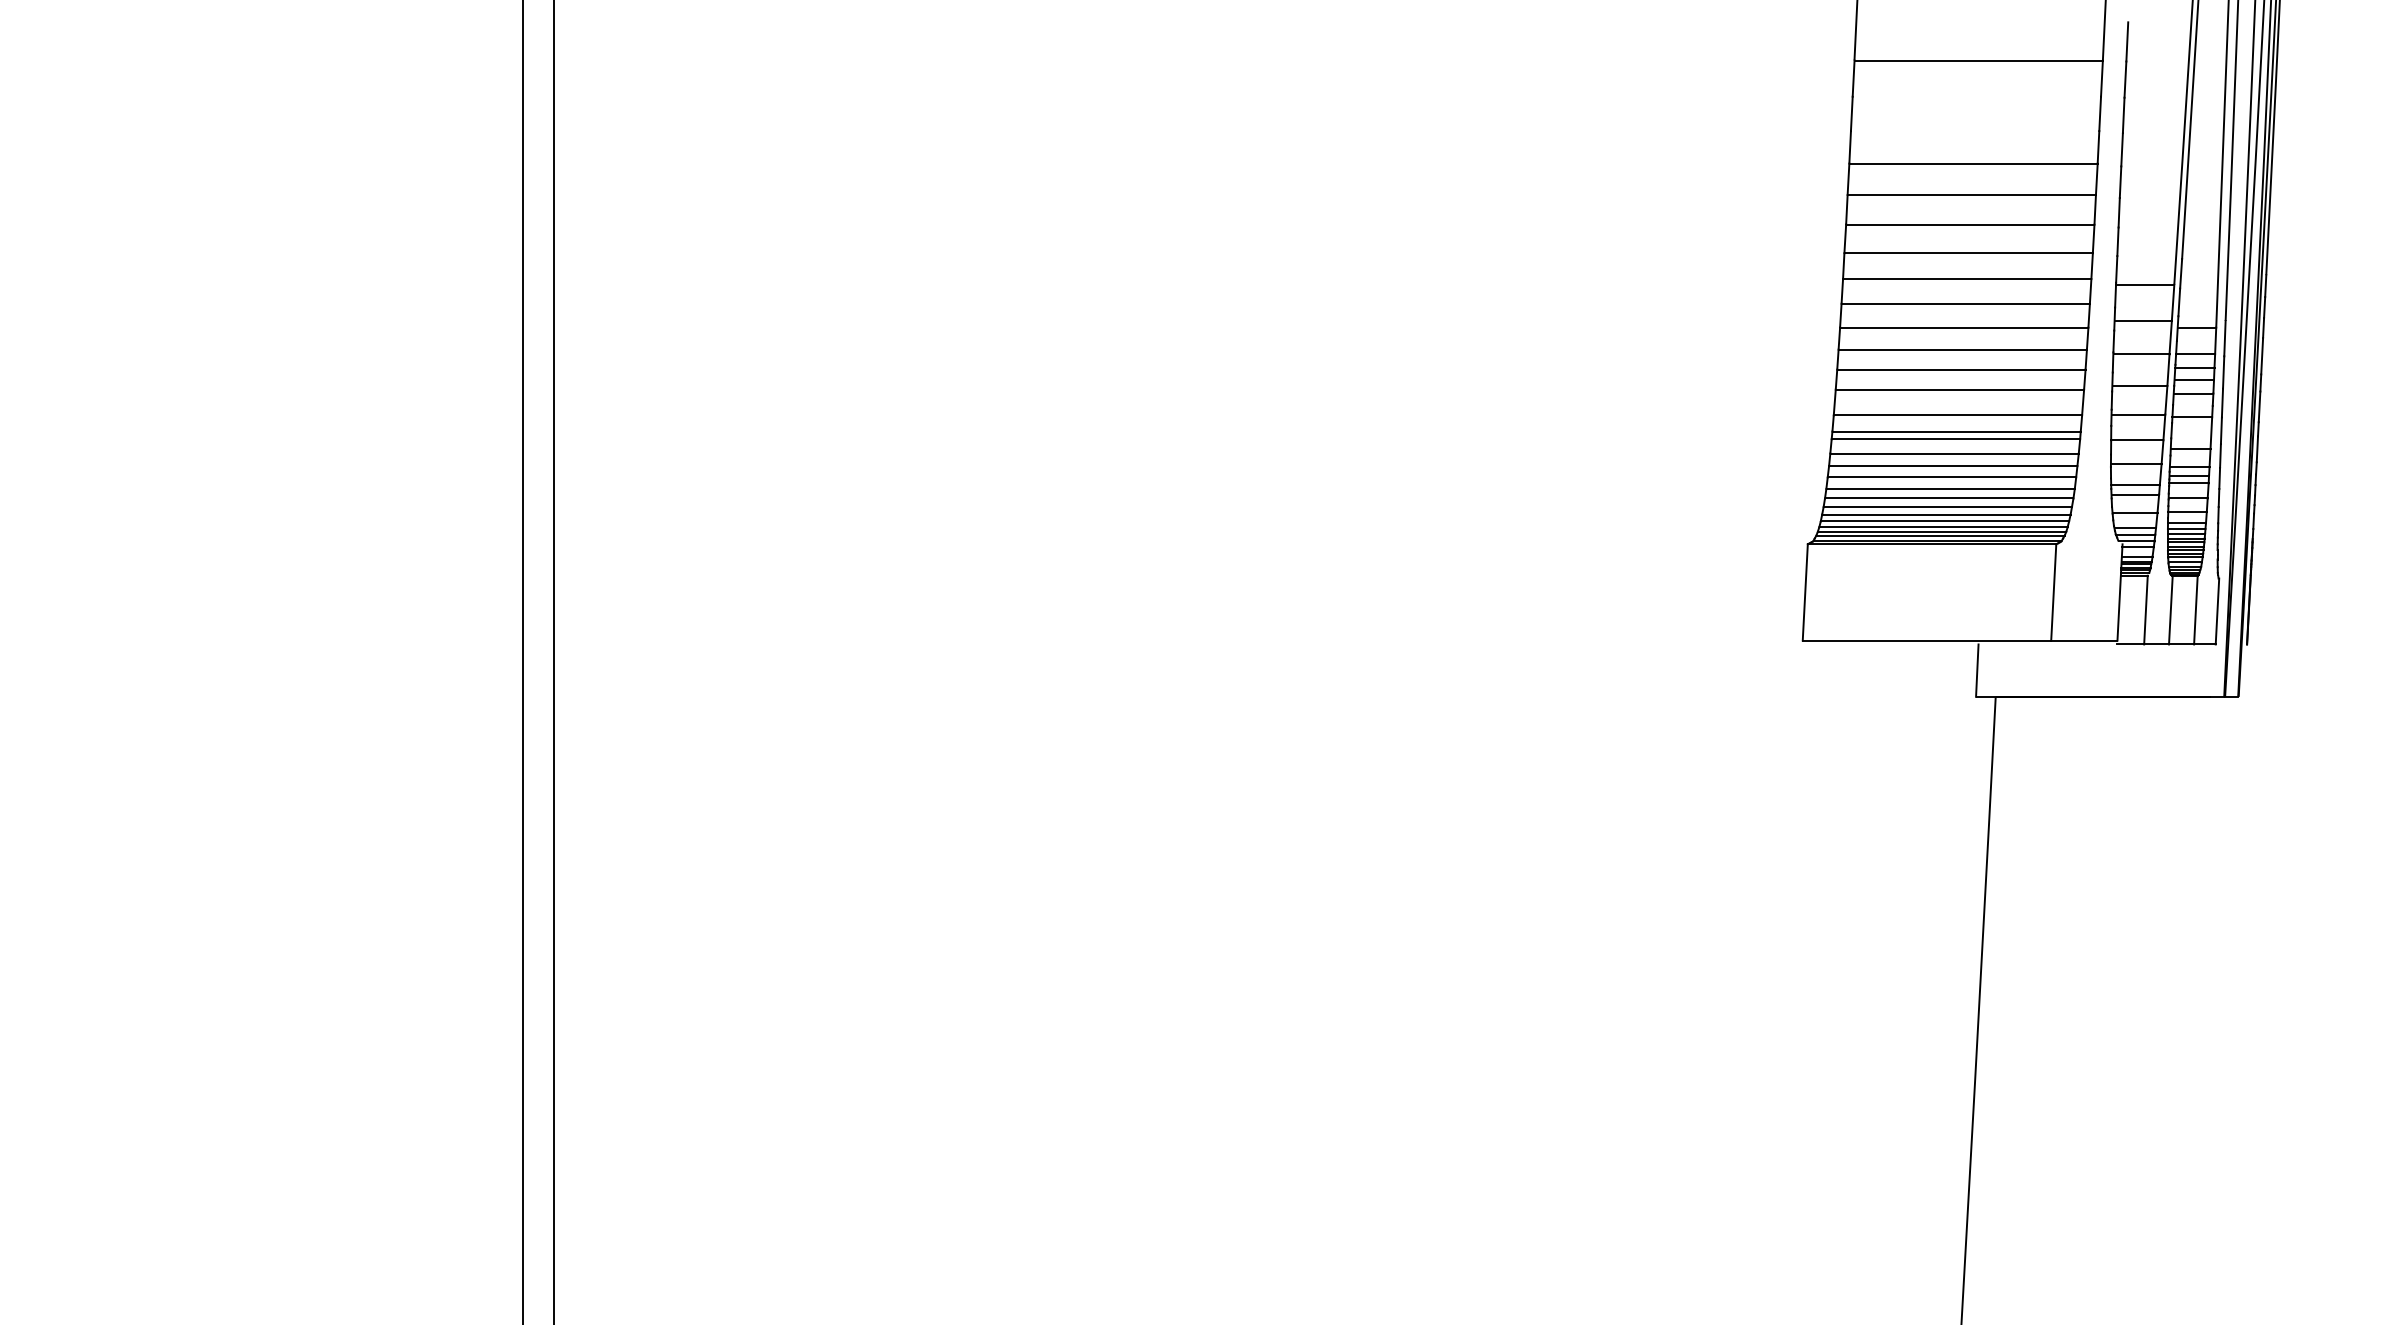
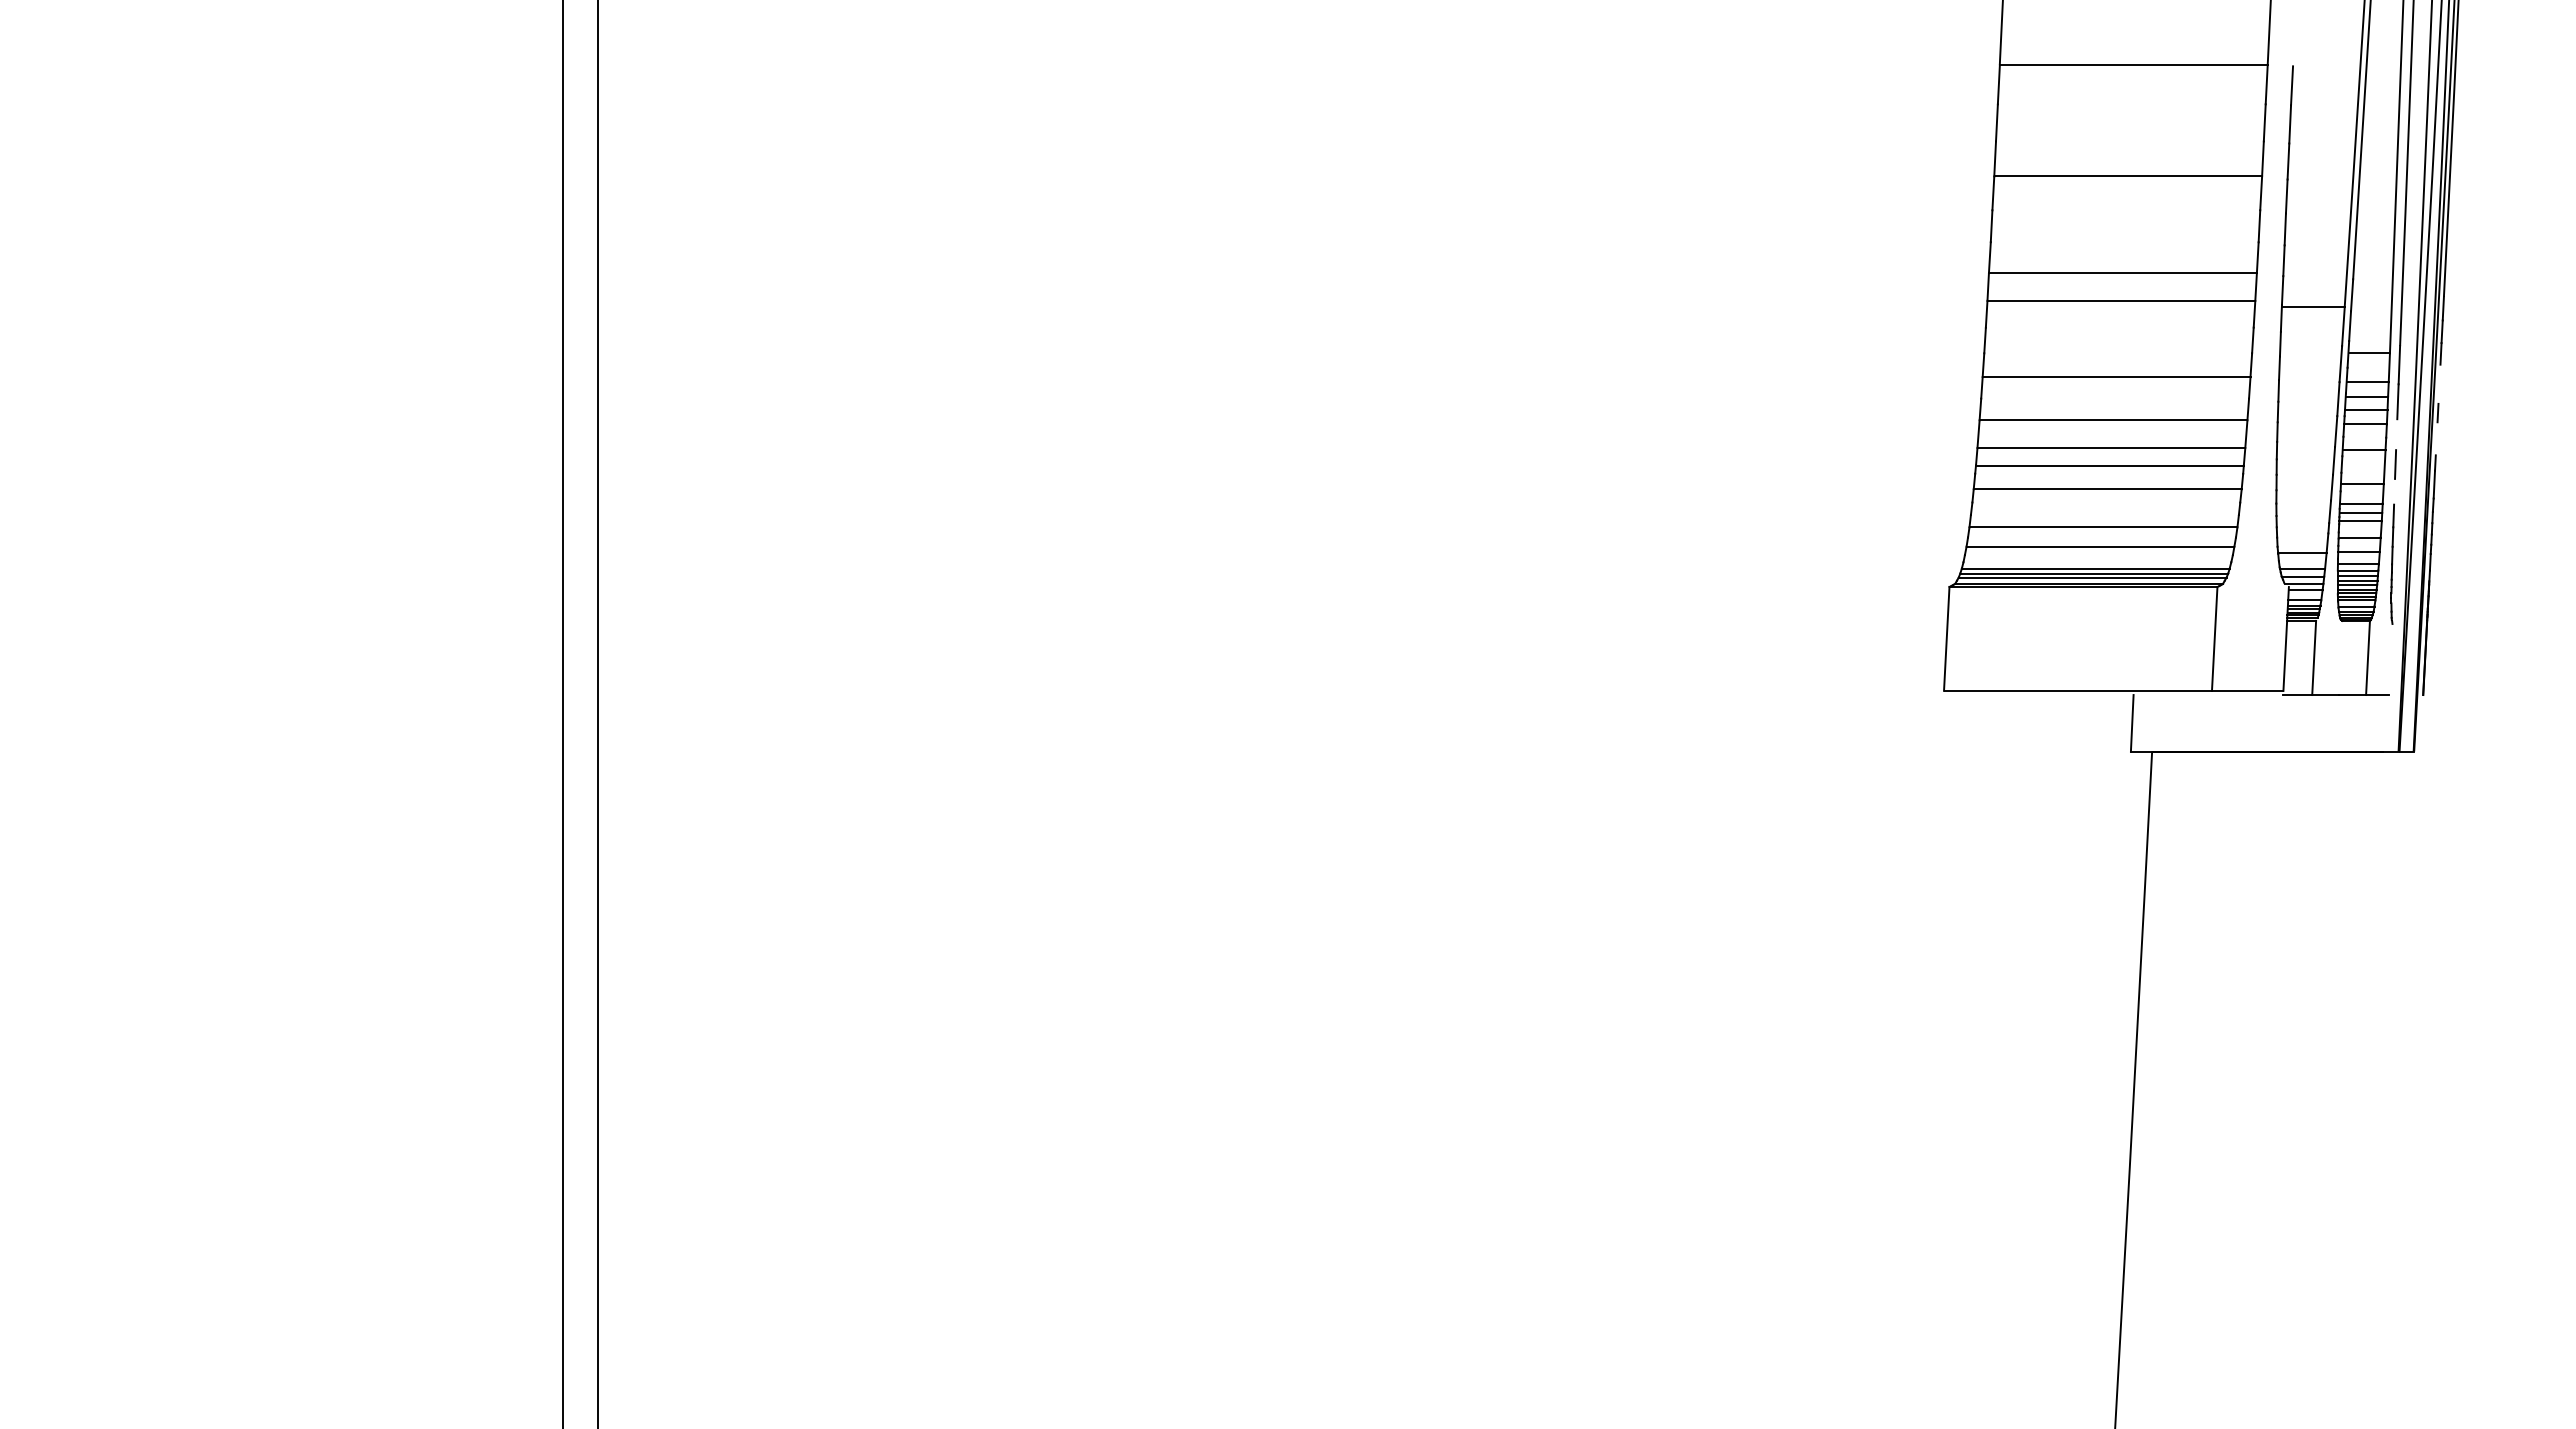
line: (2127, 42) -> (2294, 45), removed
line: (1971, 195) -> (2126, 210), removed
line: (1970, 224) -> (2124, 242), removed
line: (1965, 303) -> (2119, 327), removed
line: (2143, 321) -> (2311, 346), removed
line: (1964, 327) -> (2118, 353), removed
line: (2141, 354) -> (2309, 382), removed
line: (2262, 355) -> (2439, 383), removed
line: (1961, 369) -> (2115, 398), removed
line: (2139, 386) -> (2307, 416), removed
line: (2222, 402) -> (2396, 434), removed
line: (2259, 406) -> (2436, 438), removed
line: (2138, 414) -> (2306, 447), removed
line: (1956, 439) -> (2109, 473), removed
line: (2136, 439) -> (2304, 474), removed
line: (2220, 455) -> (2394, 491), removed
line: (2136, 464) -> (2303, 500), removed
line: (1953, 465) -> (2106, 502), removed
line: (1951, 477) -> (2104, 514), removed
line: (2135, 485) -> (2302, 523), removed
line: (2135, 494) -> (2302, 533), removed
line: (1948, 498) -> (2101, 537), removed
line: (1945, 515) -> (2098, 555), removed
line: (1945, 521) -> (2097, 562), removed
line: (2171, 609) -> (2341, 657), removed
line: (2217, 611) -> (2391, 659), removed

